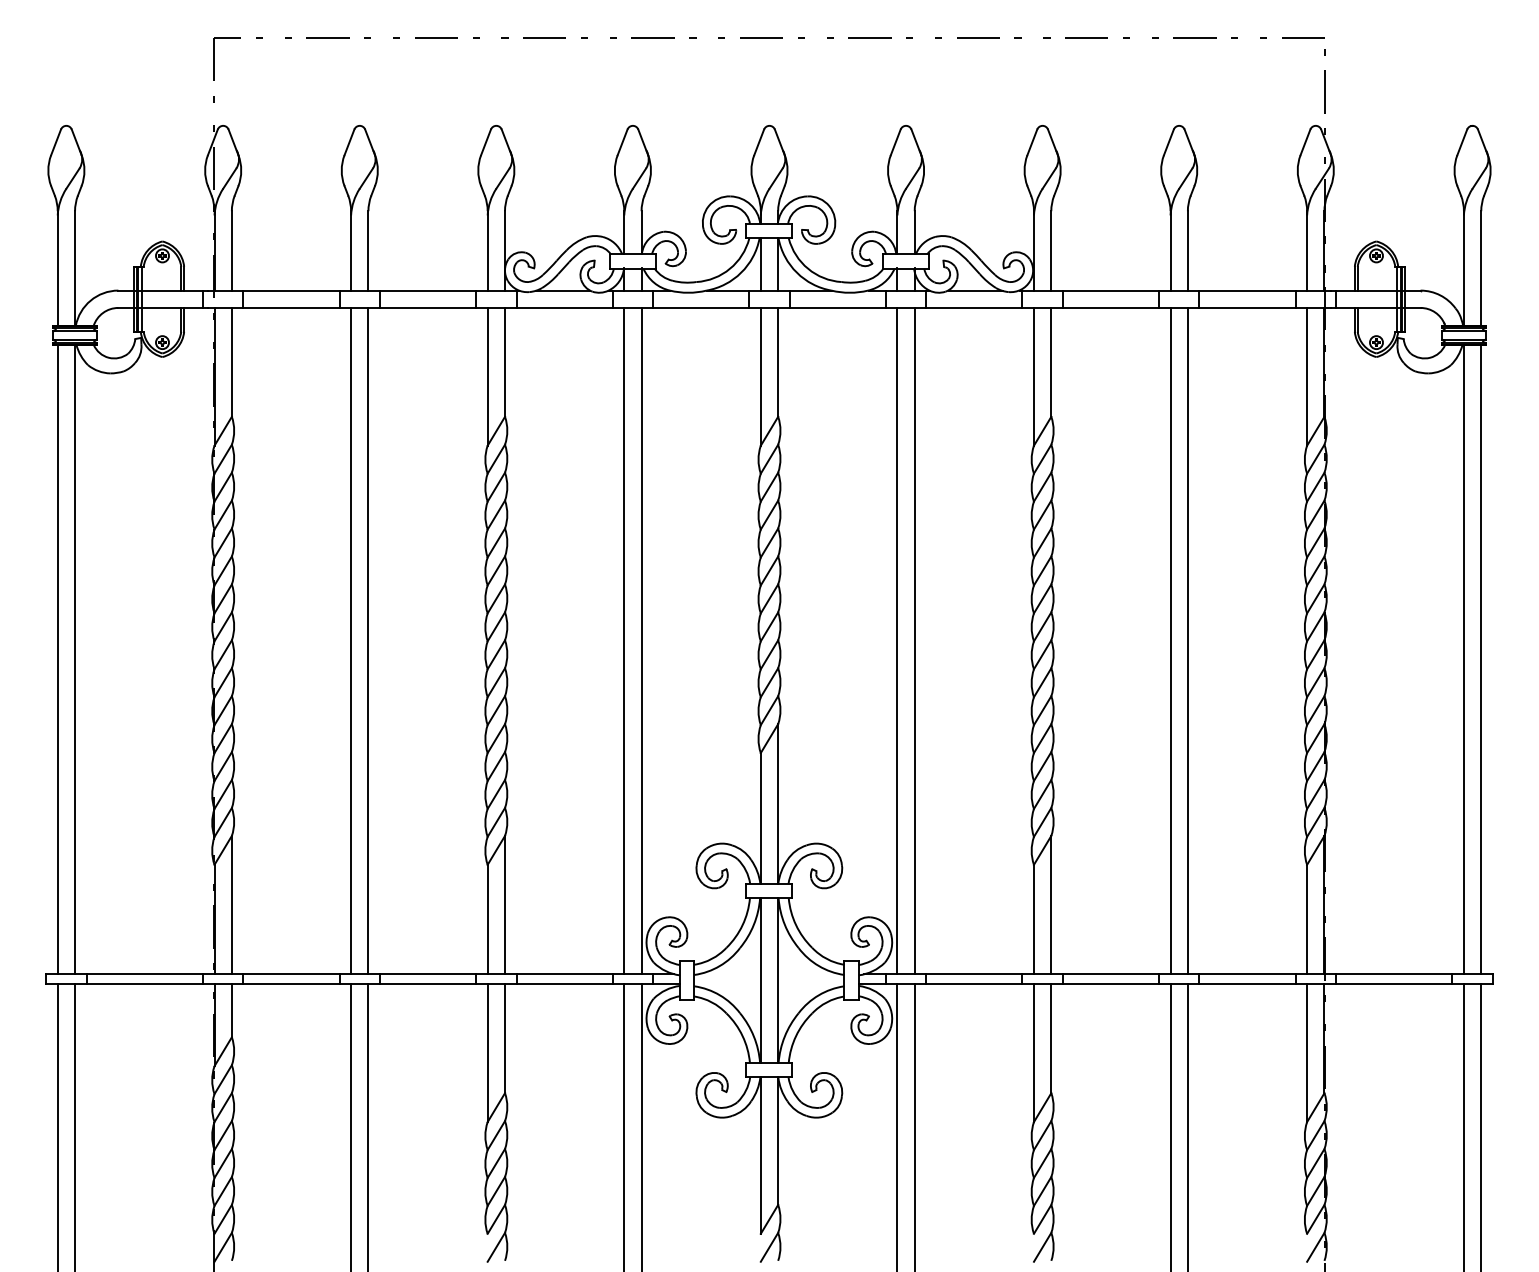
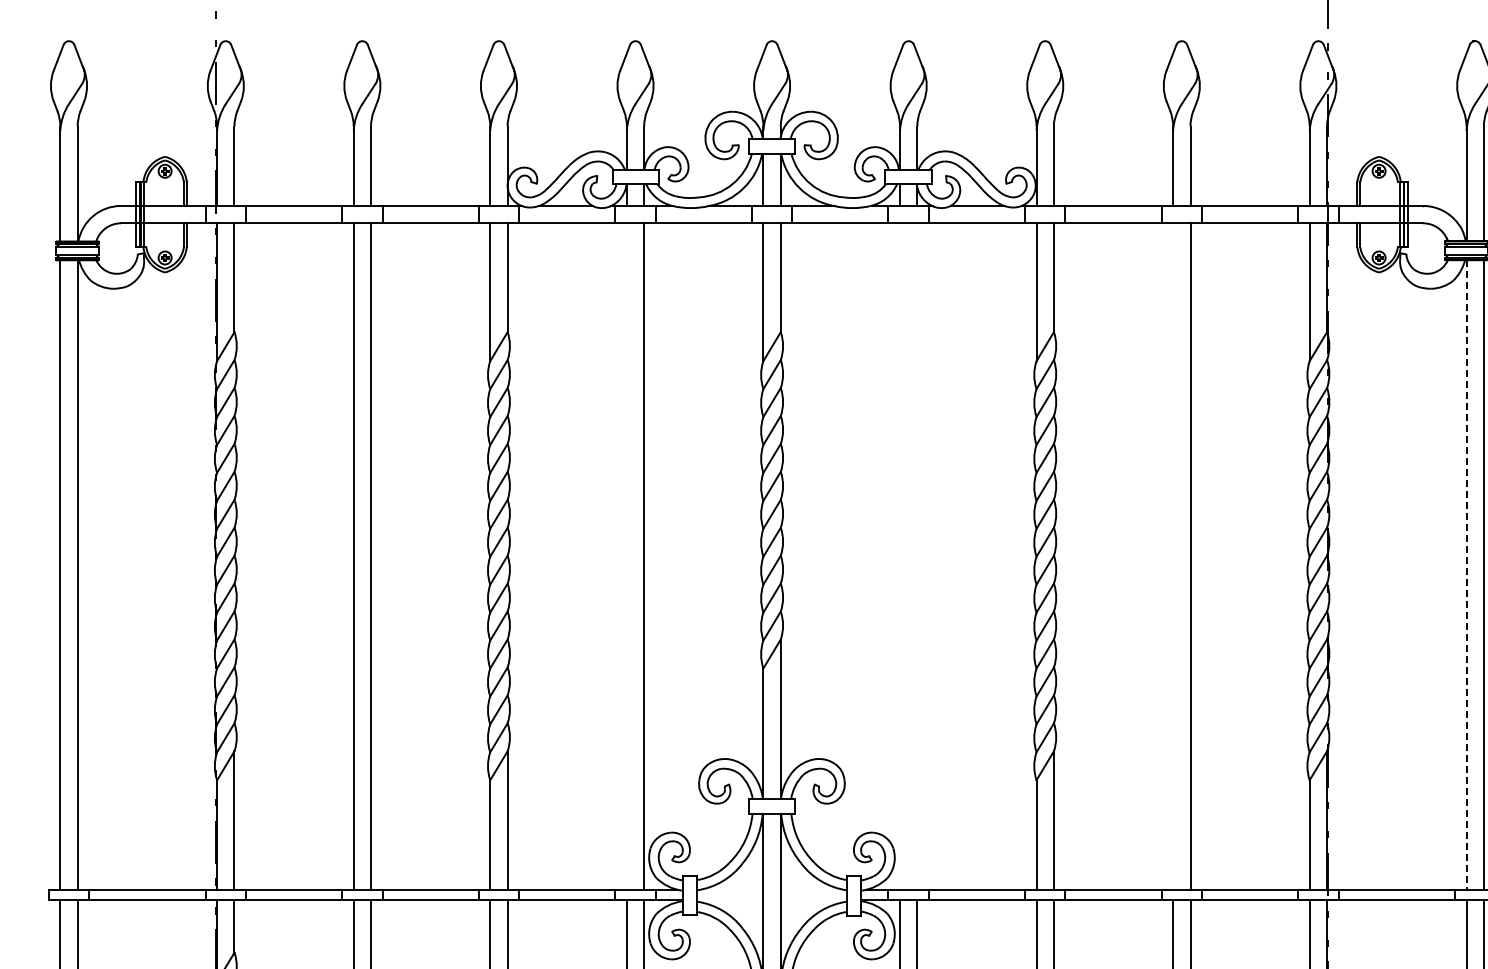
line: (624, 640) -> (627, 555), removed
line: (897, 640) -> (900, 555), removed
line: (914, 640) -> (917, 555), removed
line: (1170, 640) -> (1173, 555), removed
line: (1463, 659) -> (1466, 574), solid -> dashed

